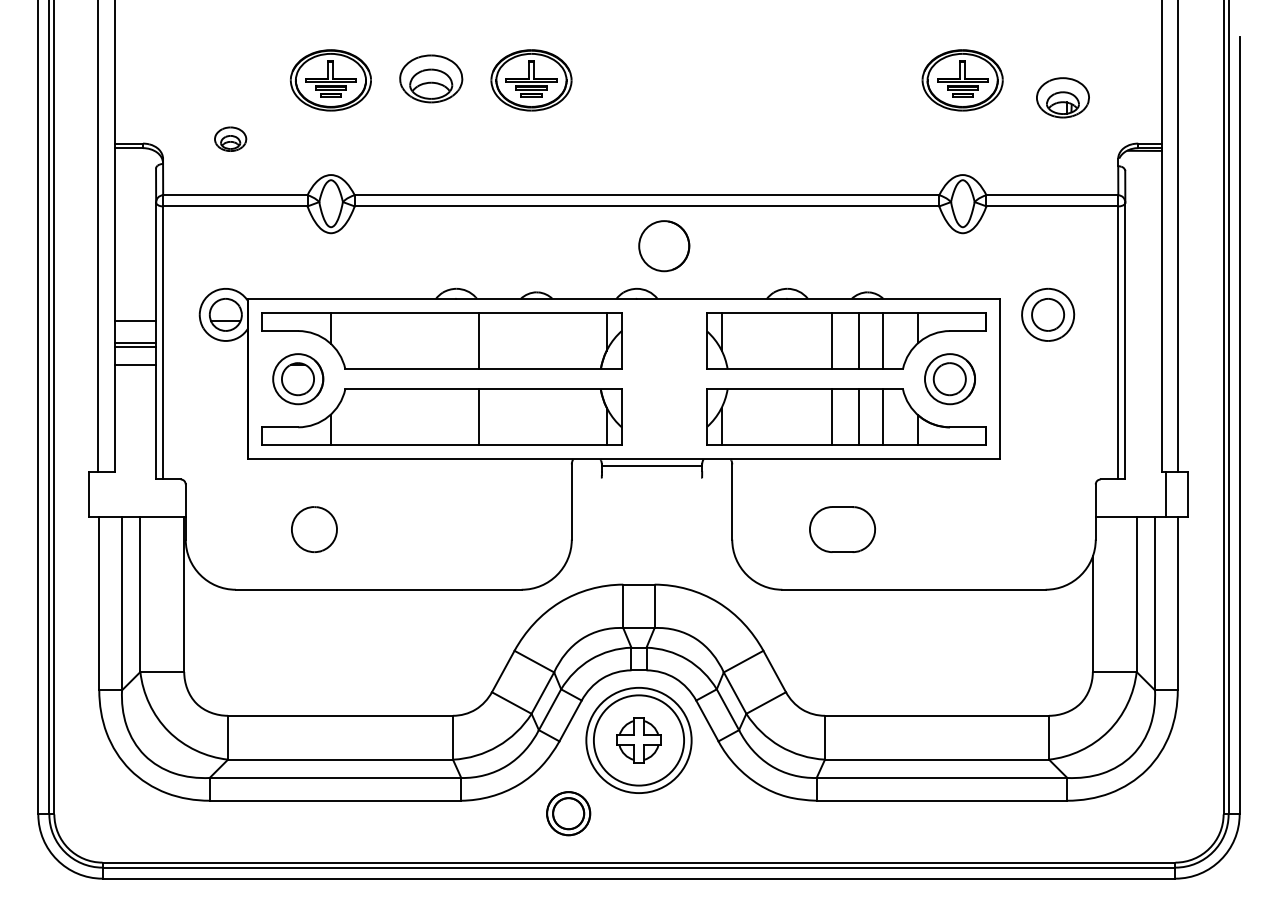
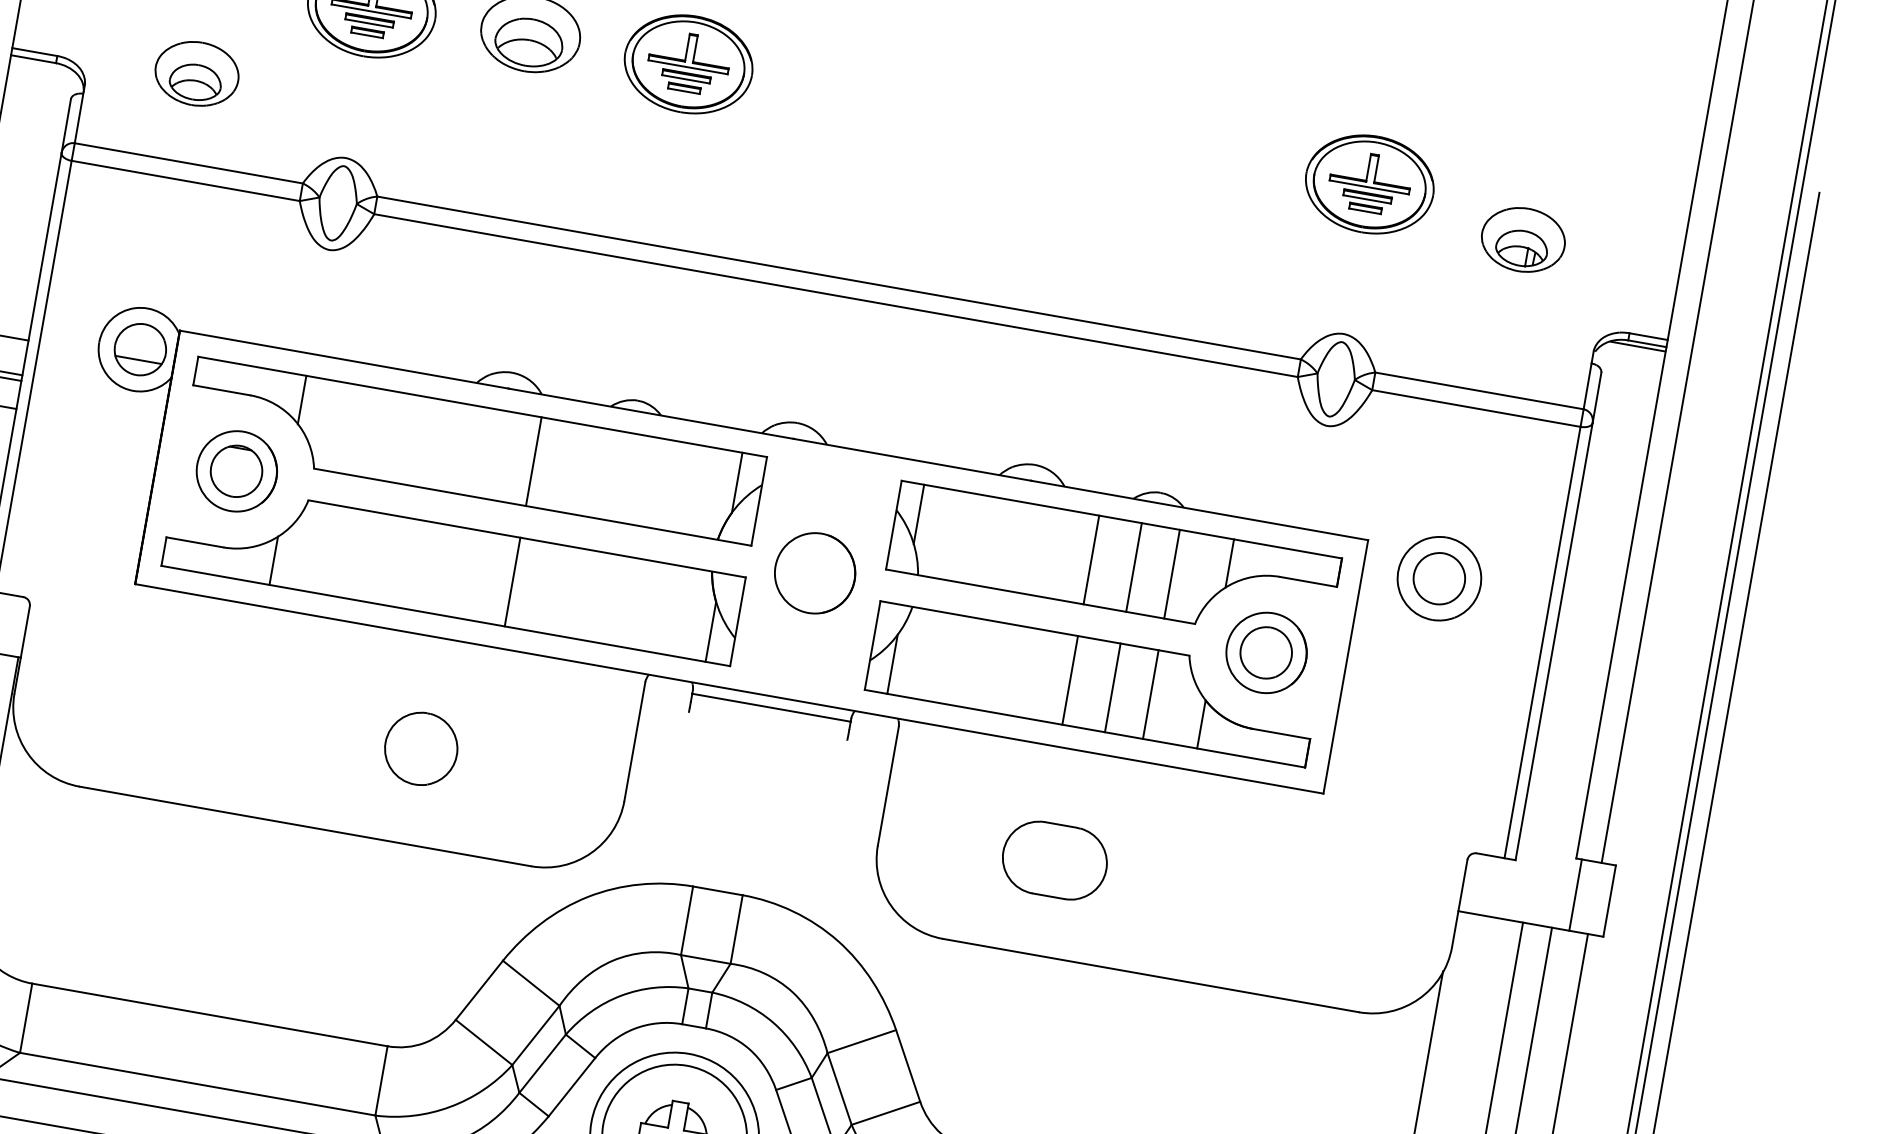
part: (230, 138) -> (196, 72), size x1.67
circle: (664, 246) -> (815, 573), moved
part: (314, 529) -> (421, 748), moved

